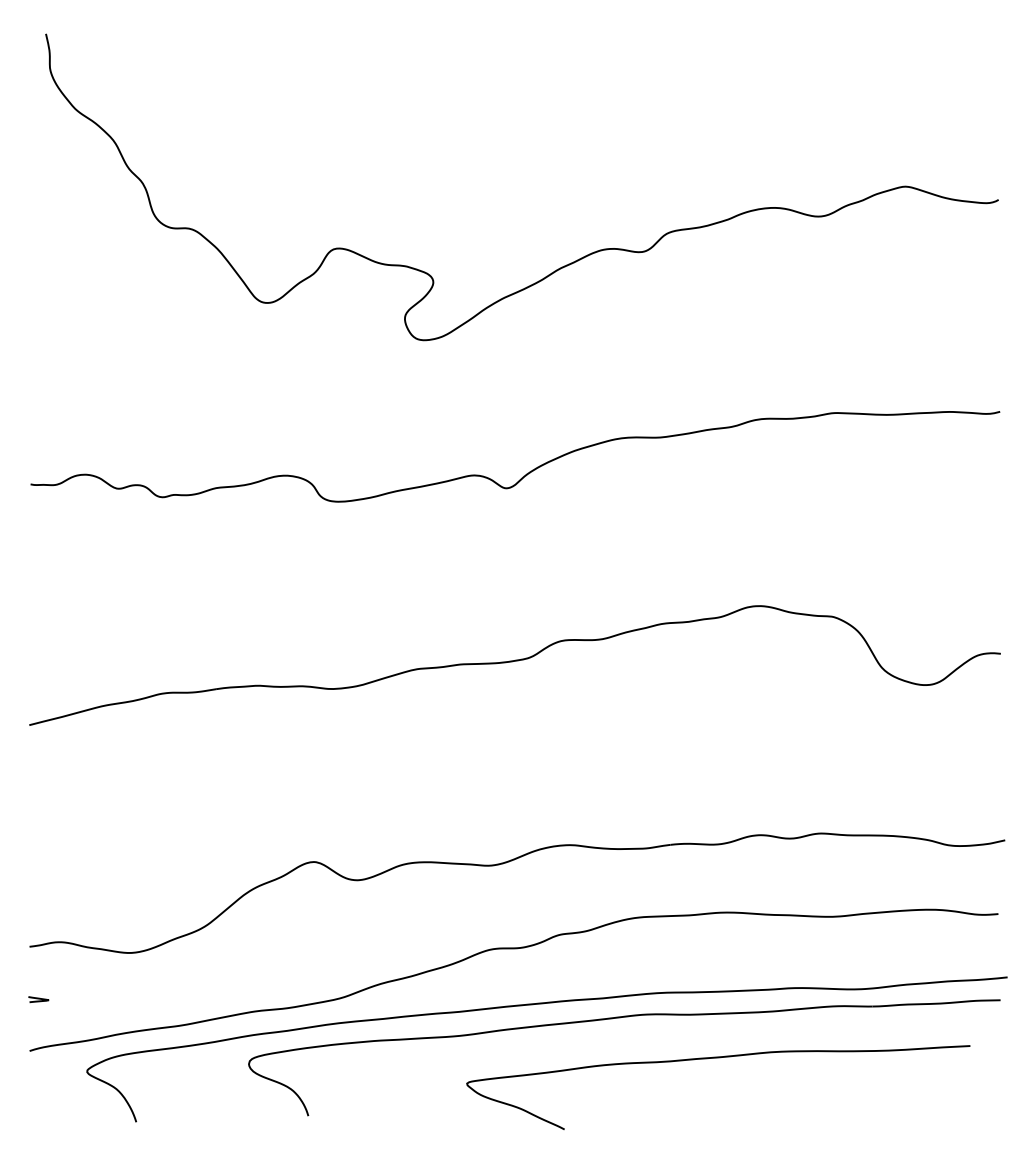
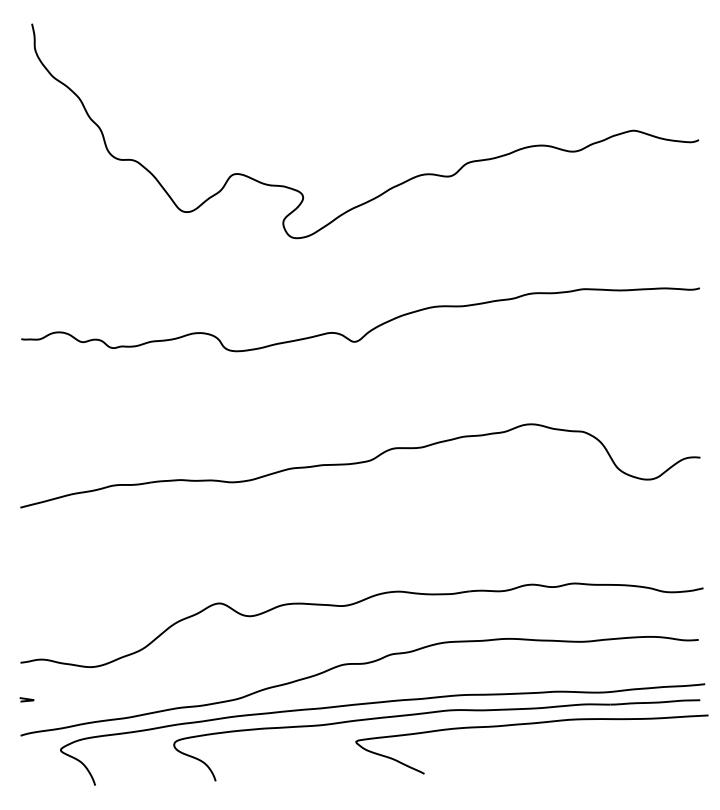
curve: (718, 1058) -> (532, 724), moved

